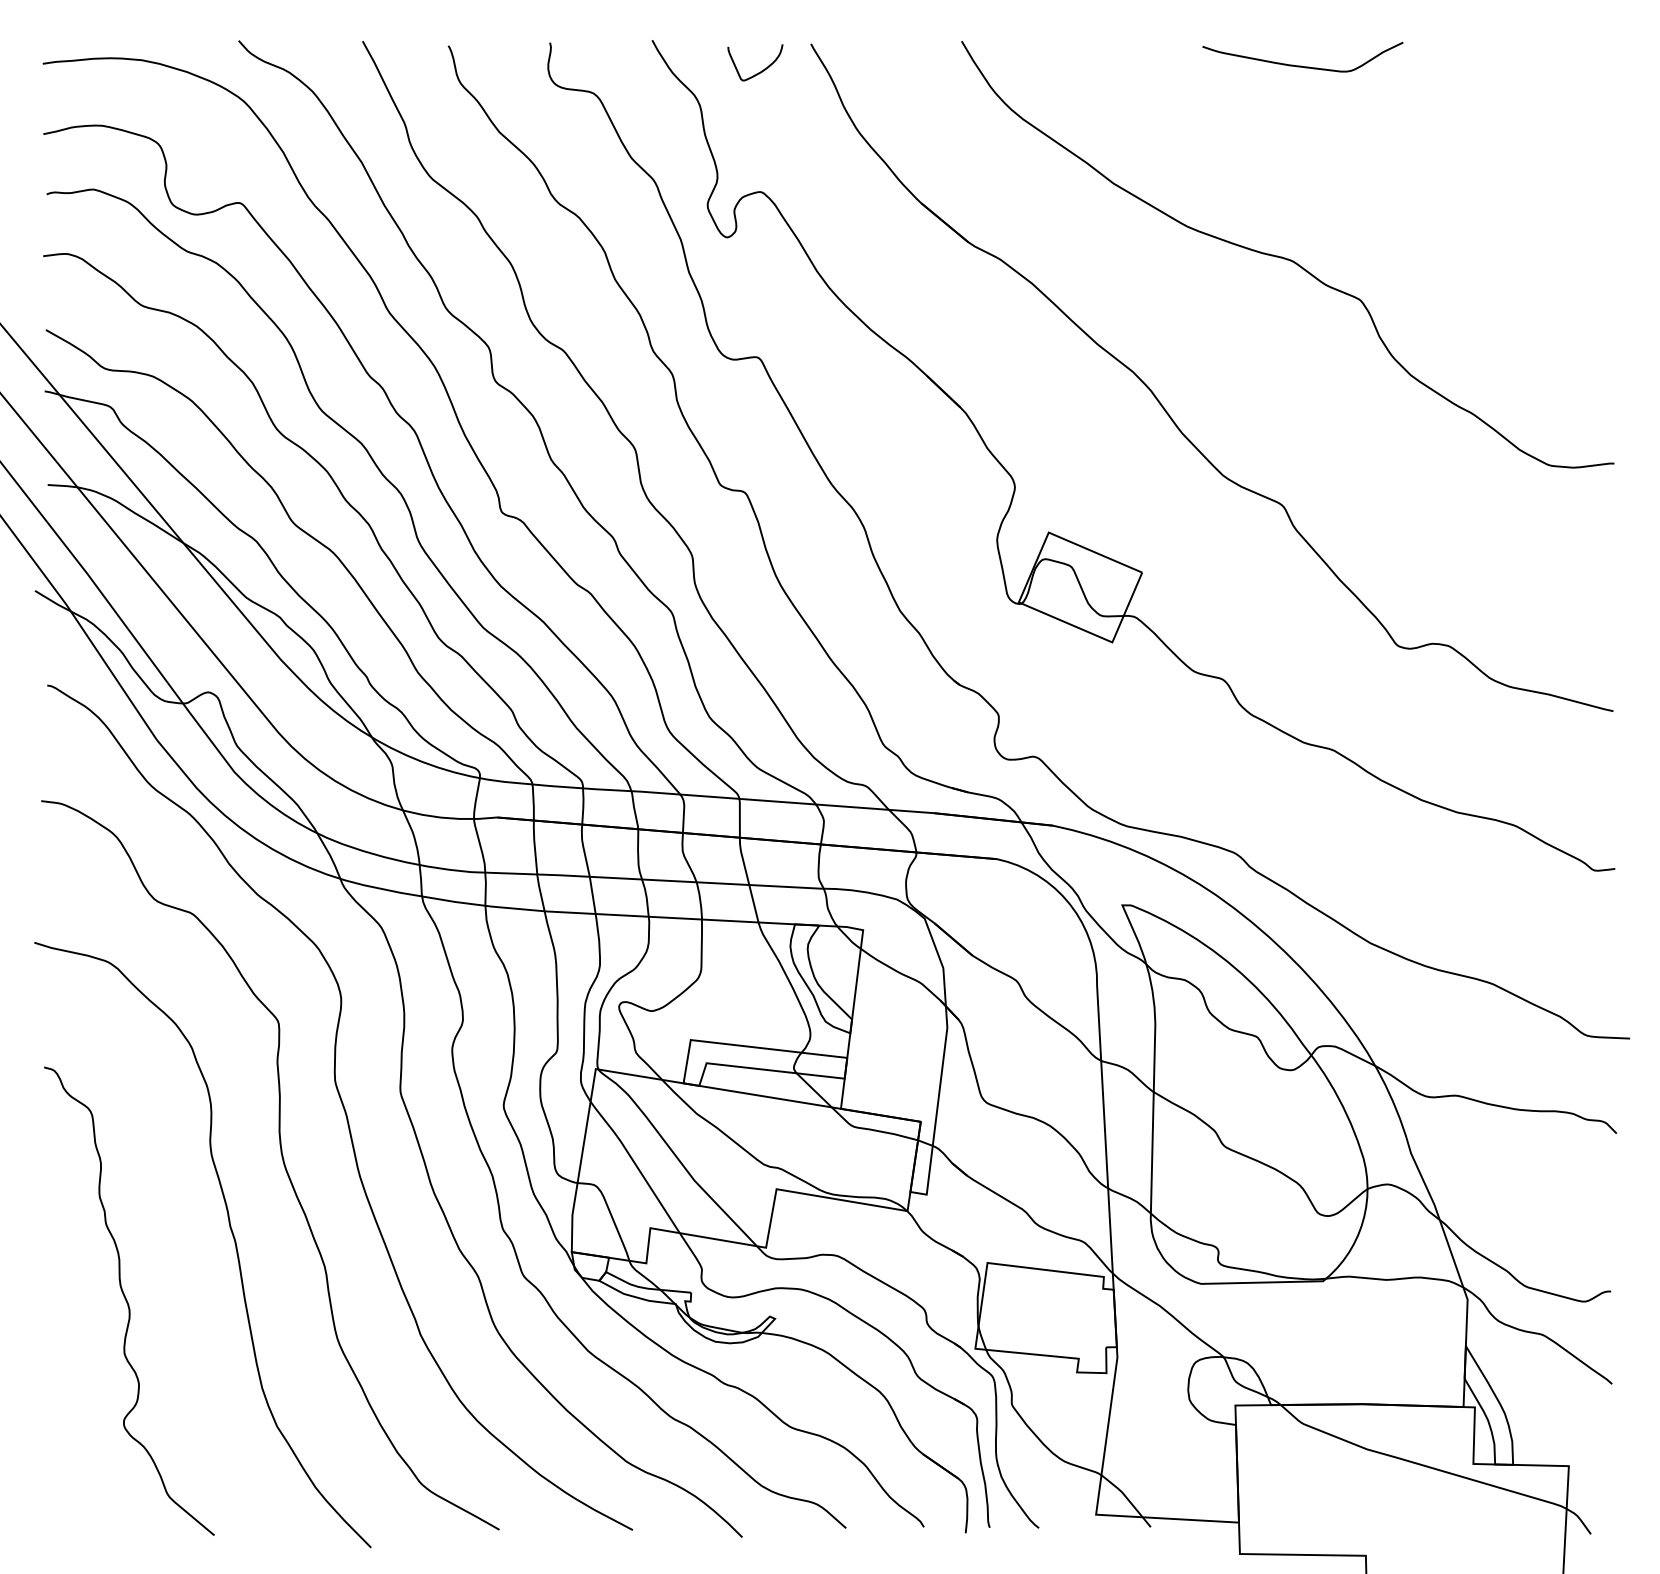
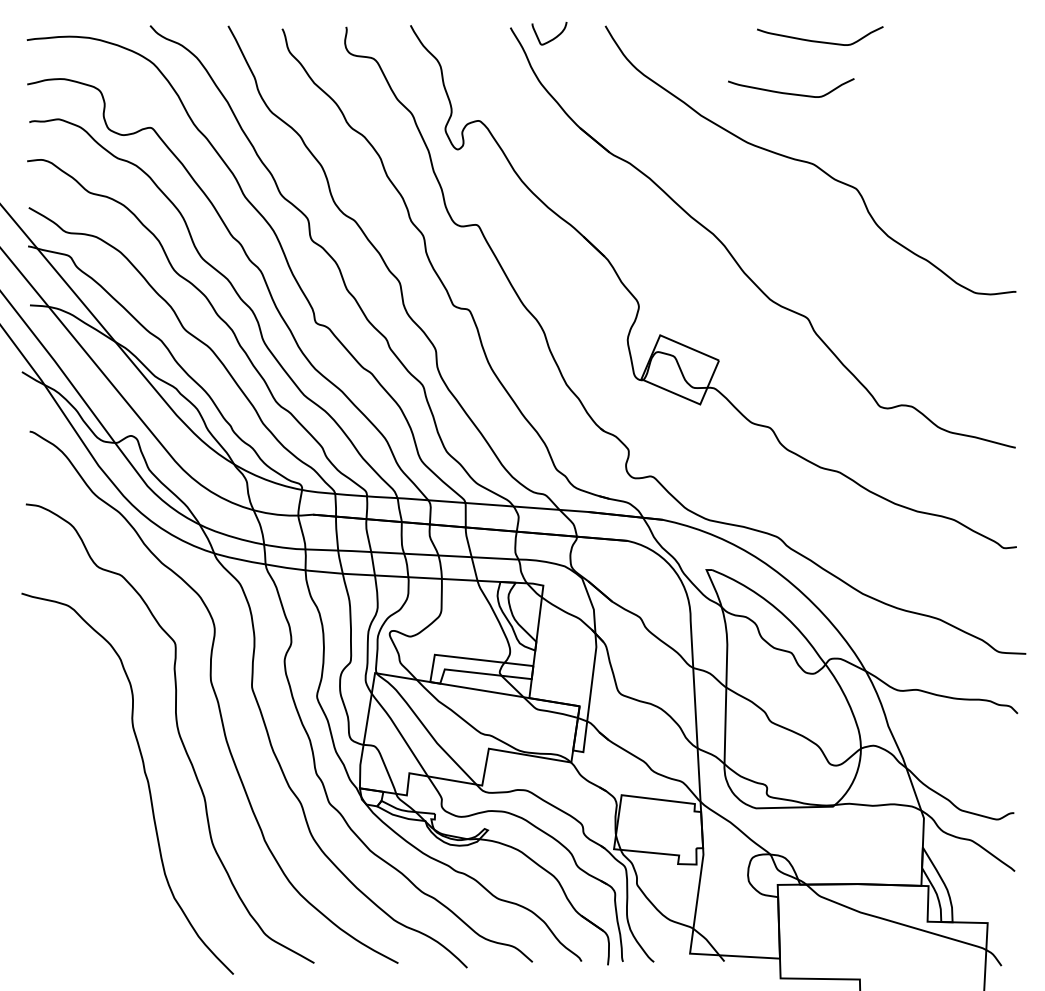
curve: (760, 70) -> (552, 38), moved
curve: (1252, 146) -> (788, 92), added
curve: (127, 1301) -> (80, 819), removed

